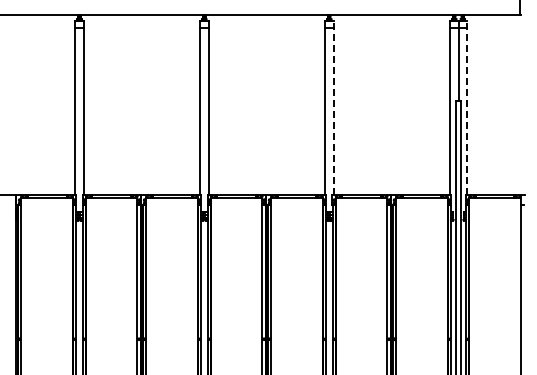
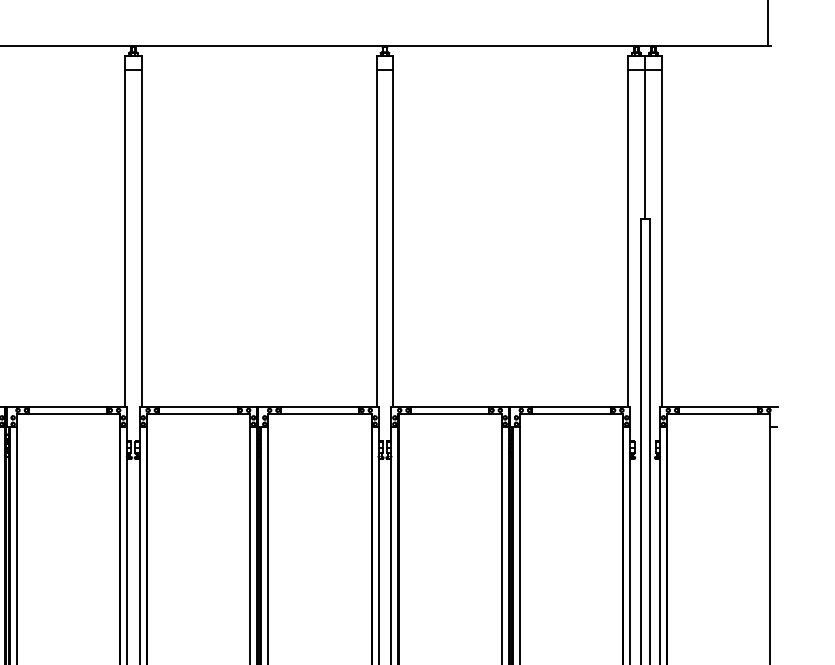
line: (333, 107) -> (393, 231), dashed -> solid
line: (466, 107) -> (661, 231), dashed -> solid

